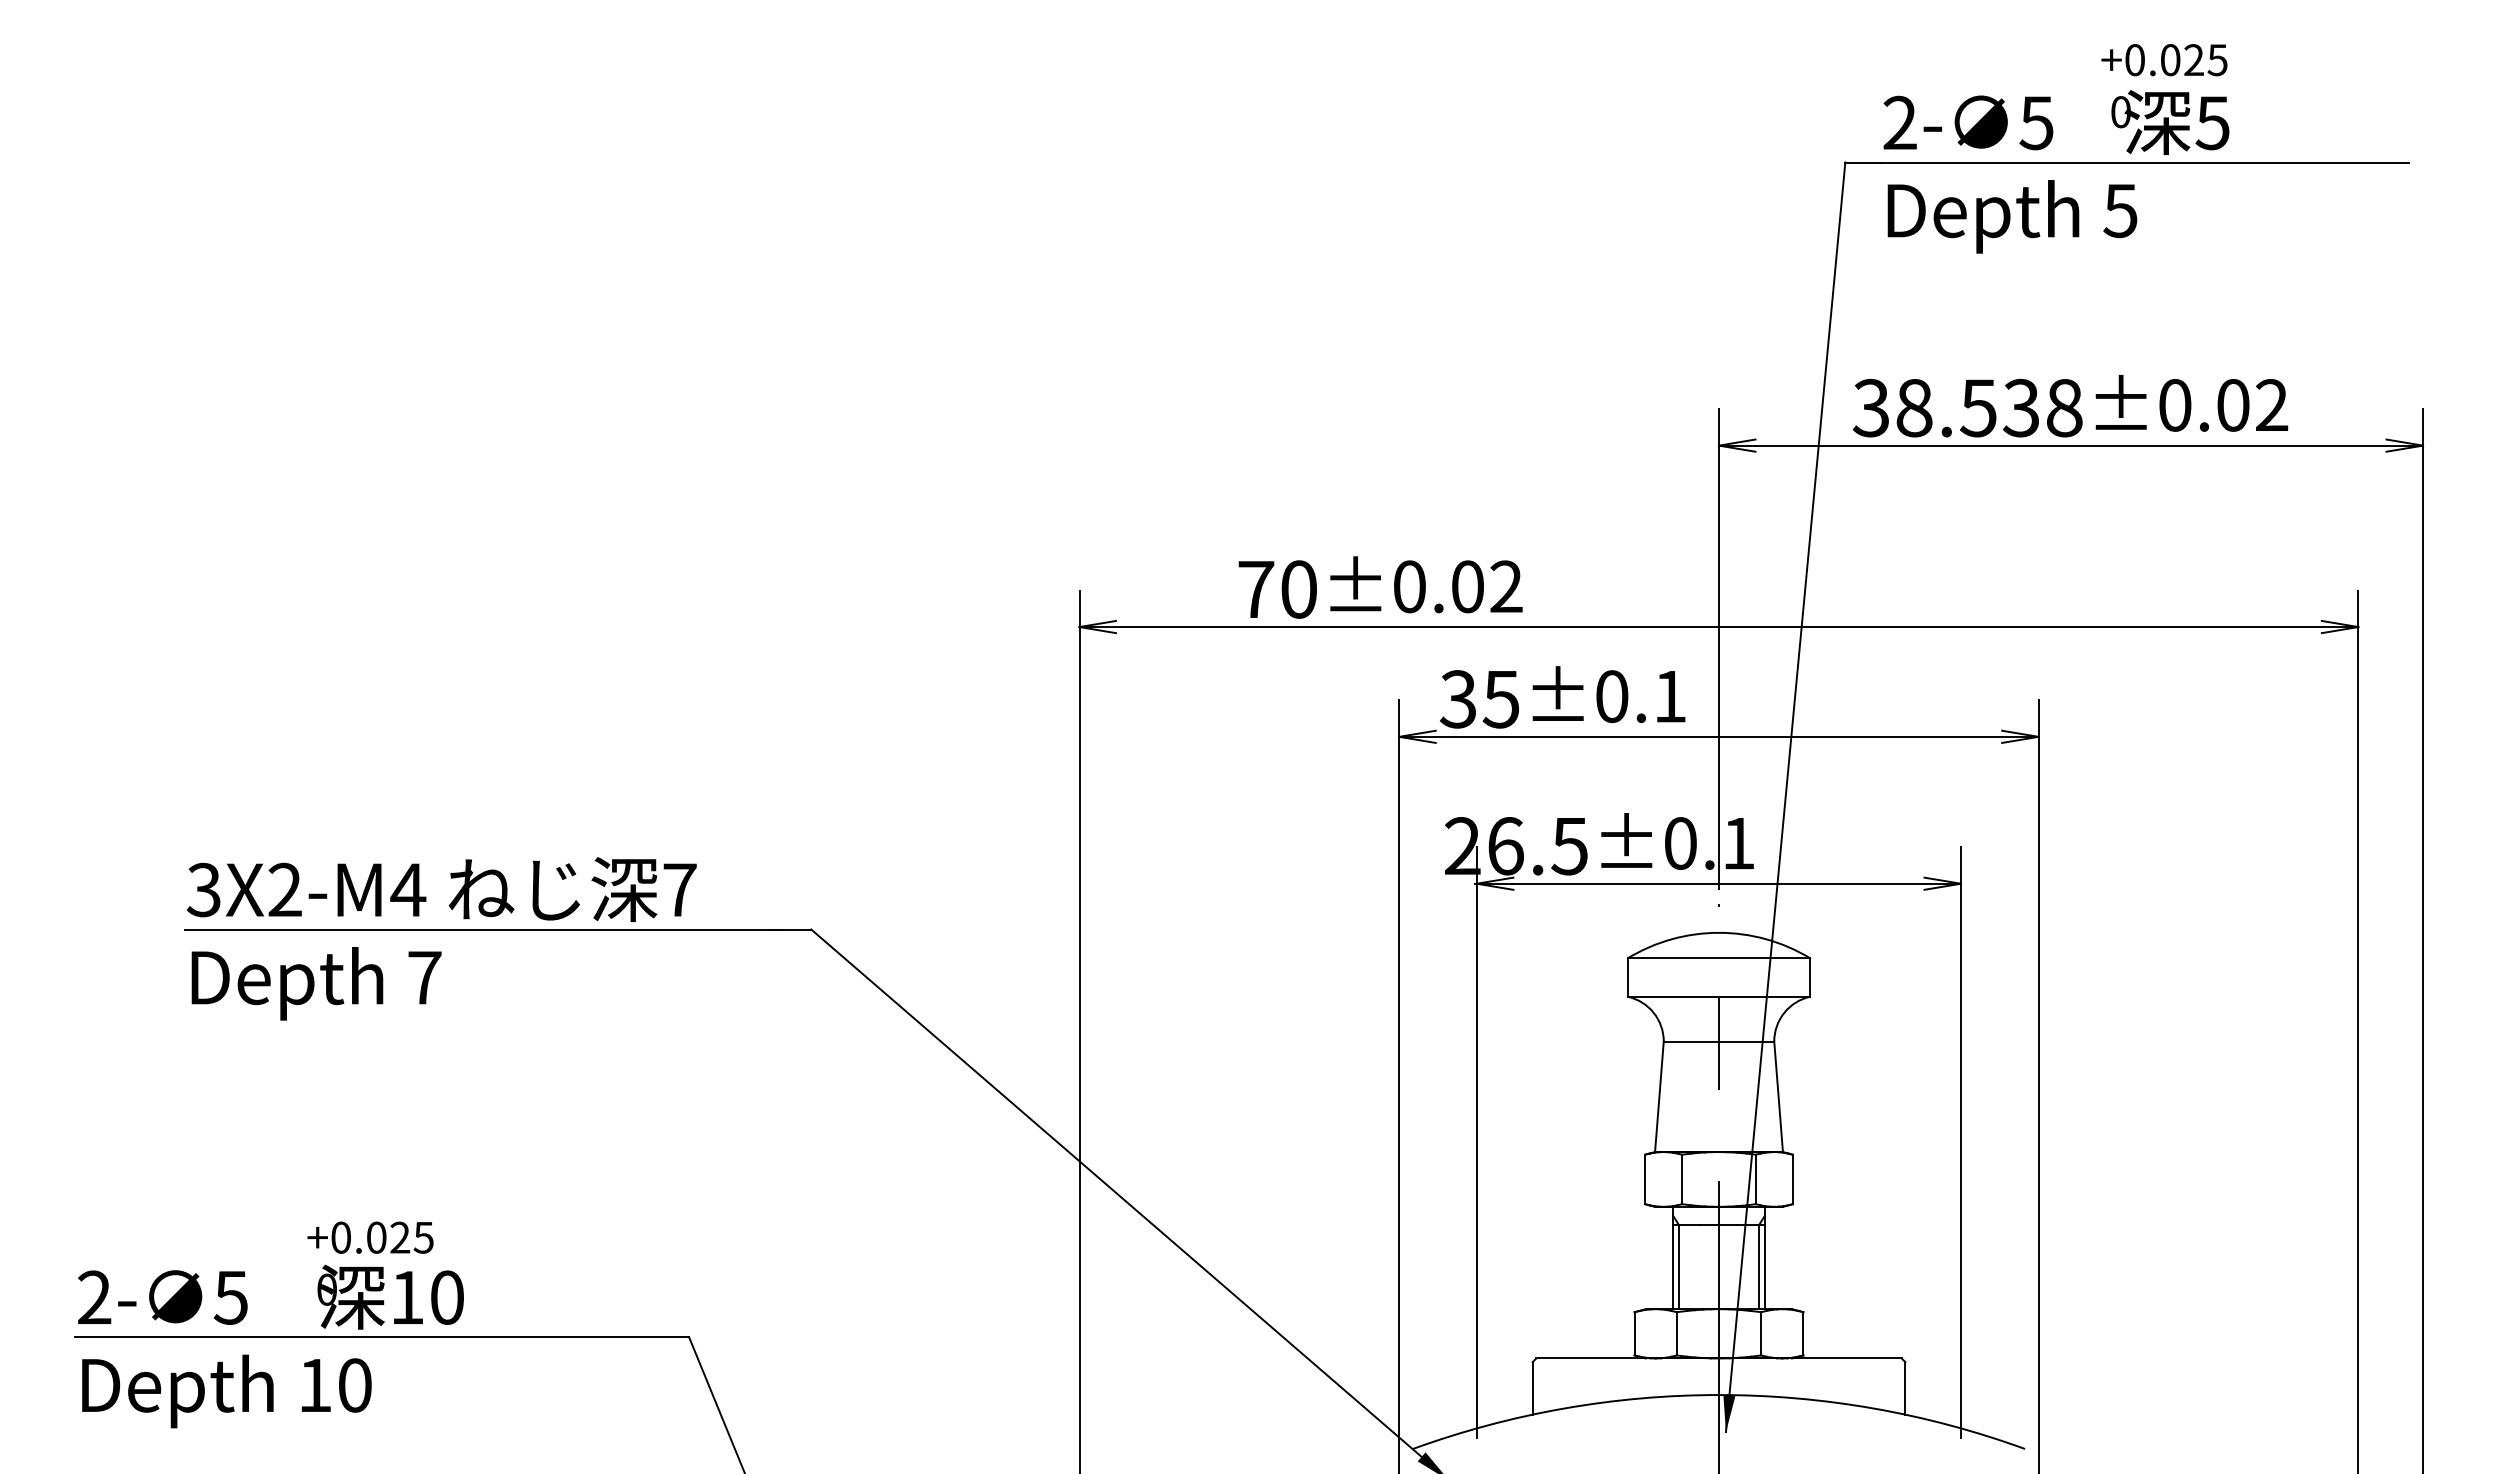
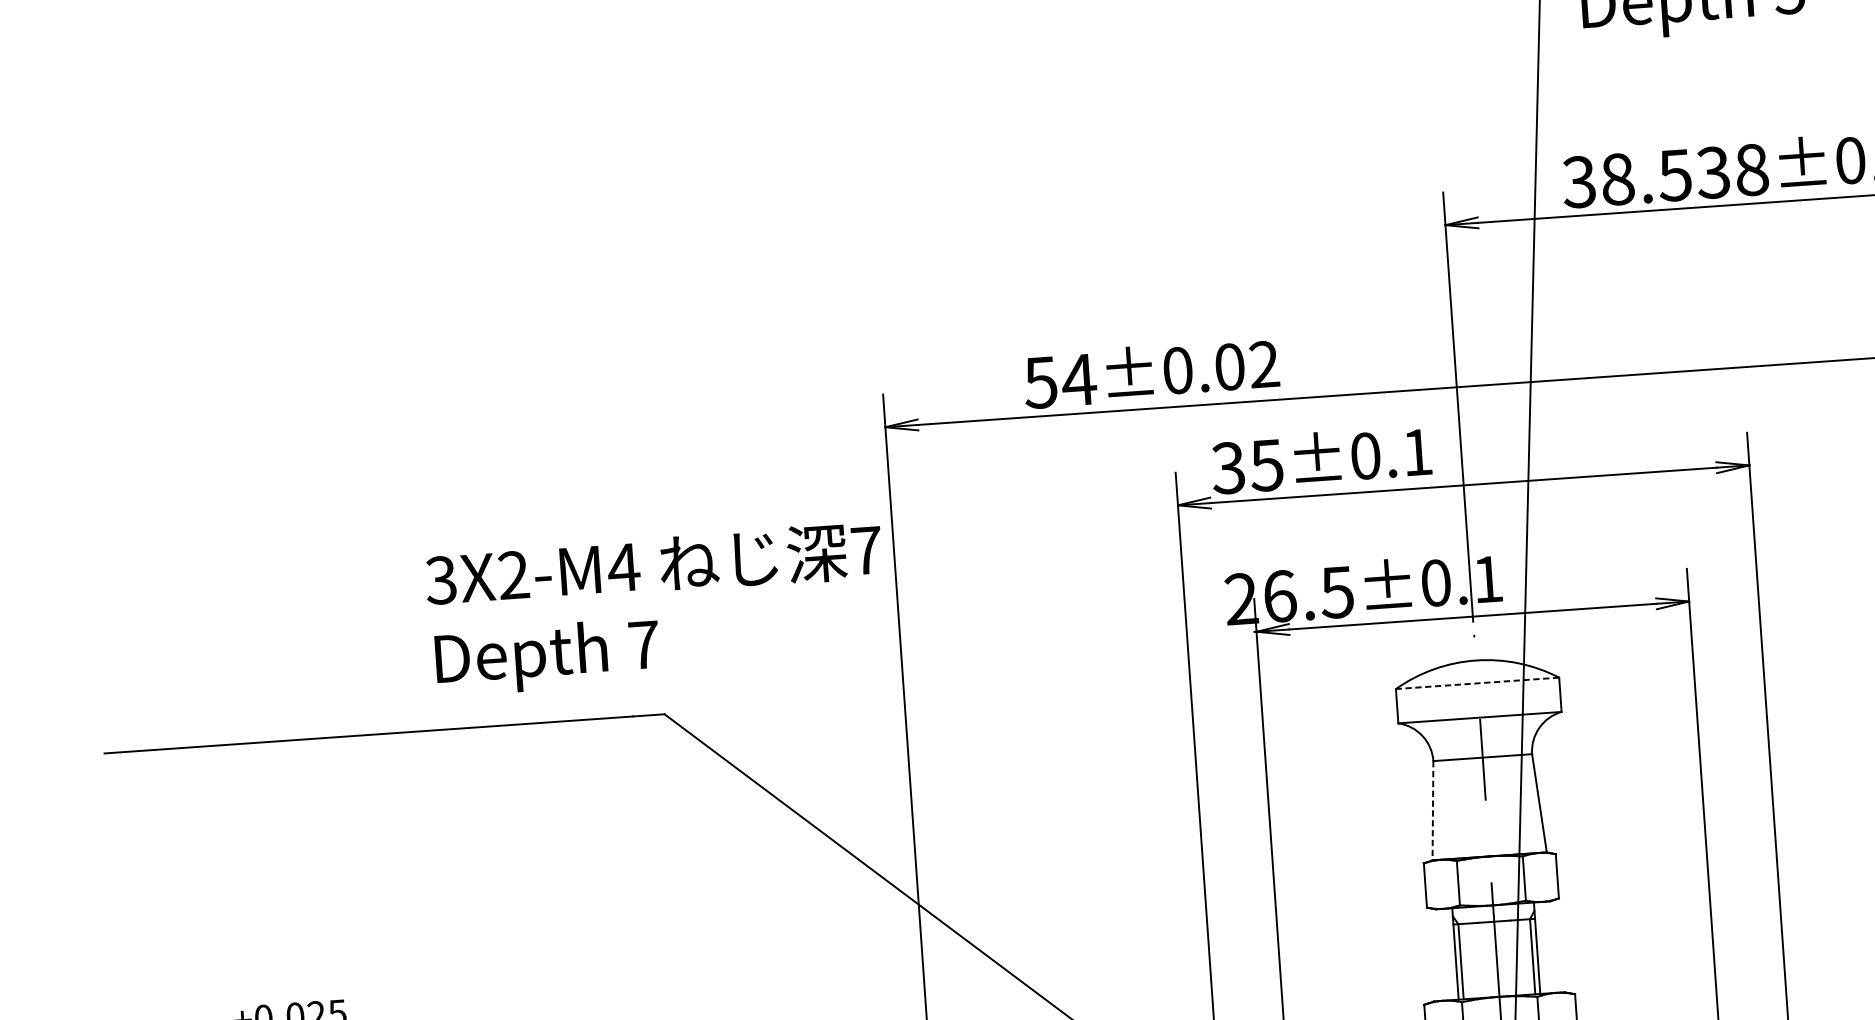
text: (1277, 589) -> (1059, 381), 70 -> 54
text: (441, 938) -> (656, 608), moved
line: (1718, 958) -> (1477, 683), solid -> dashed
line: (1659, 1097) -> (1433, 811), solid -> dashed

